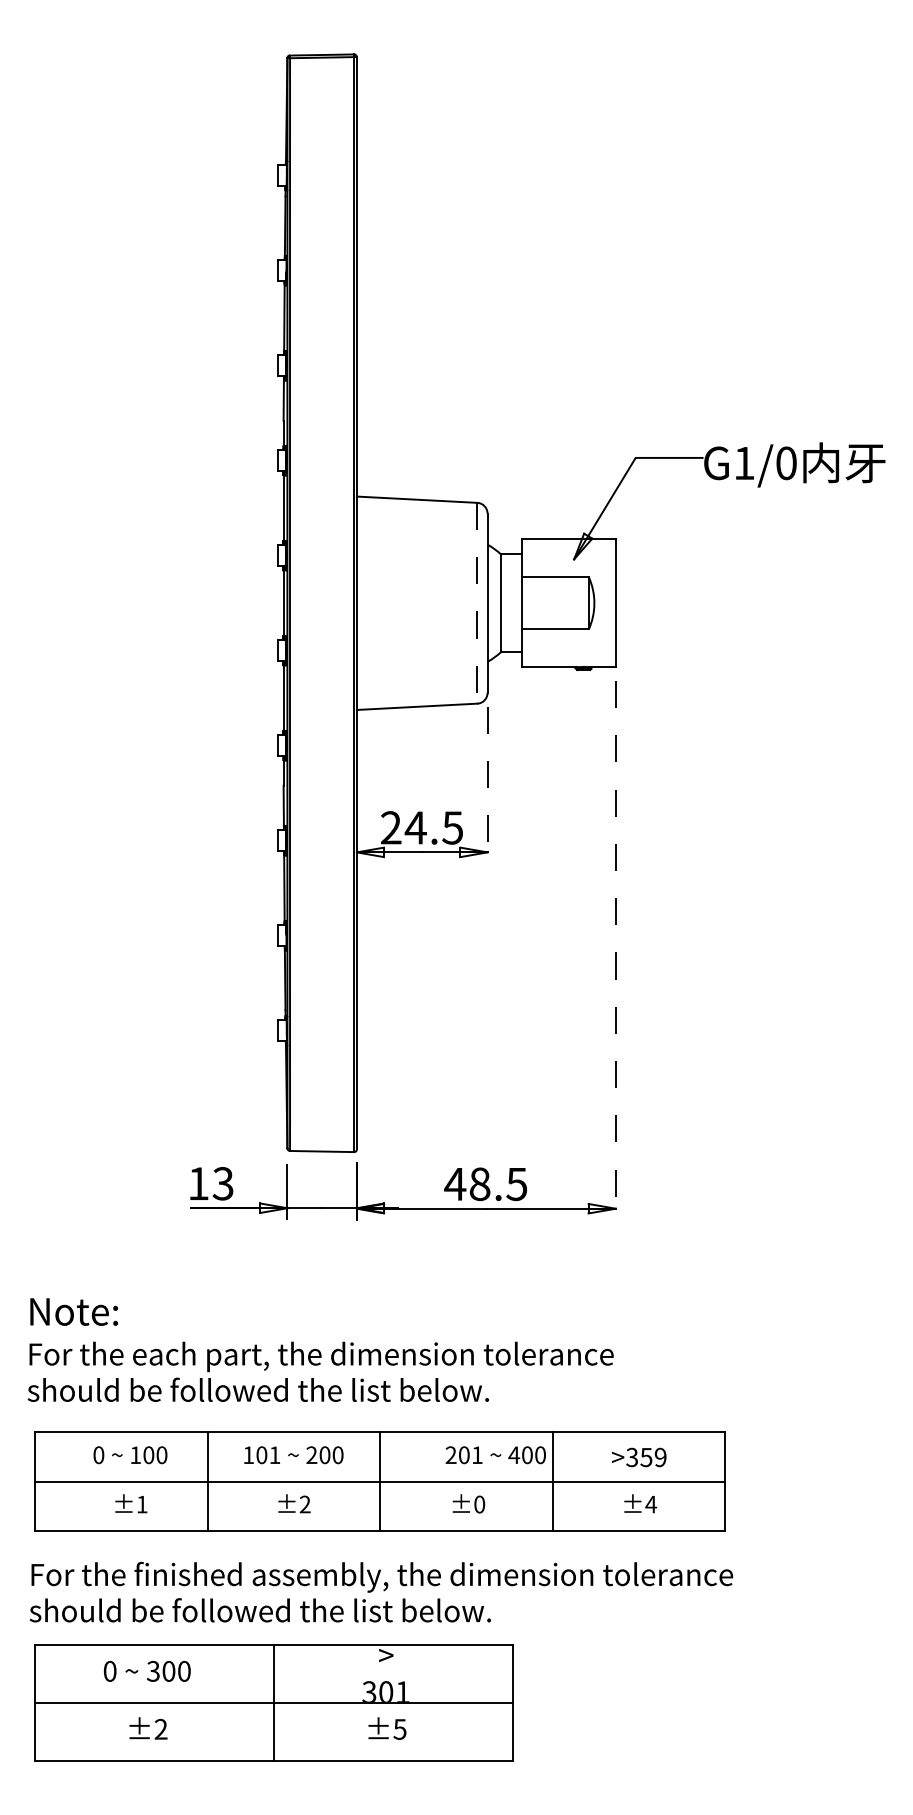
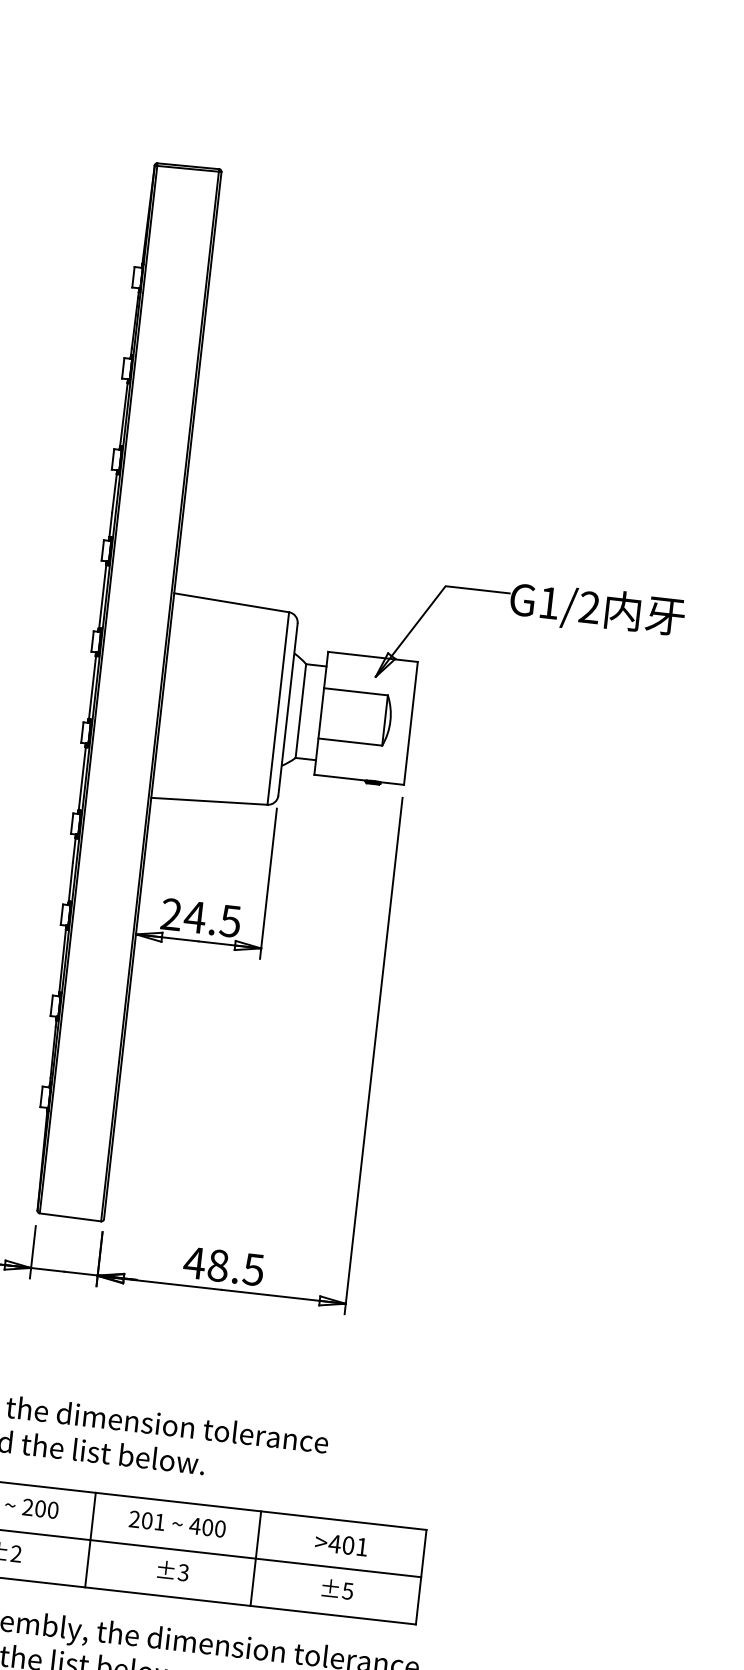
text: (786, 463) -> (589, 607), G1/0 -> G1/2
line: (477, 603) -> (278, 708), dashed -> solid
line: (487, 785) -> (268, 884), dashed -> solid
line: (615, 950) -> (373, 1056), dashed -> solid
text: (495, 1455) -> (177, 1524), moved
text: (645, 1457) -> (347, 1545), >359 -> >401
text: (479, 1504) -> (183, 1572), ±0 -> ±3
text: (651, 1504) -> (348, 1591), ±4 -> ±5

